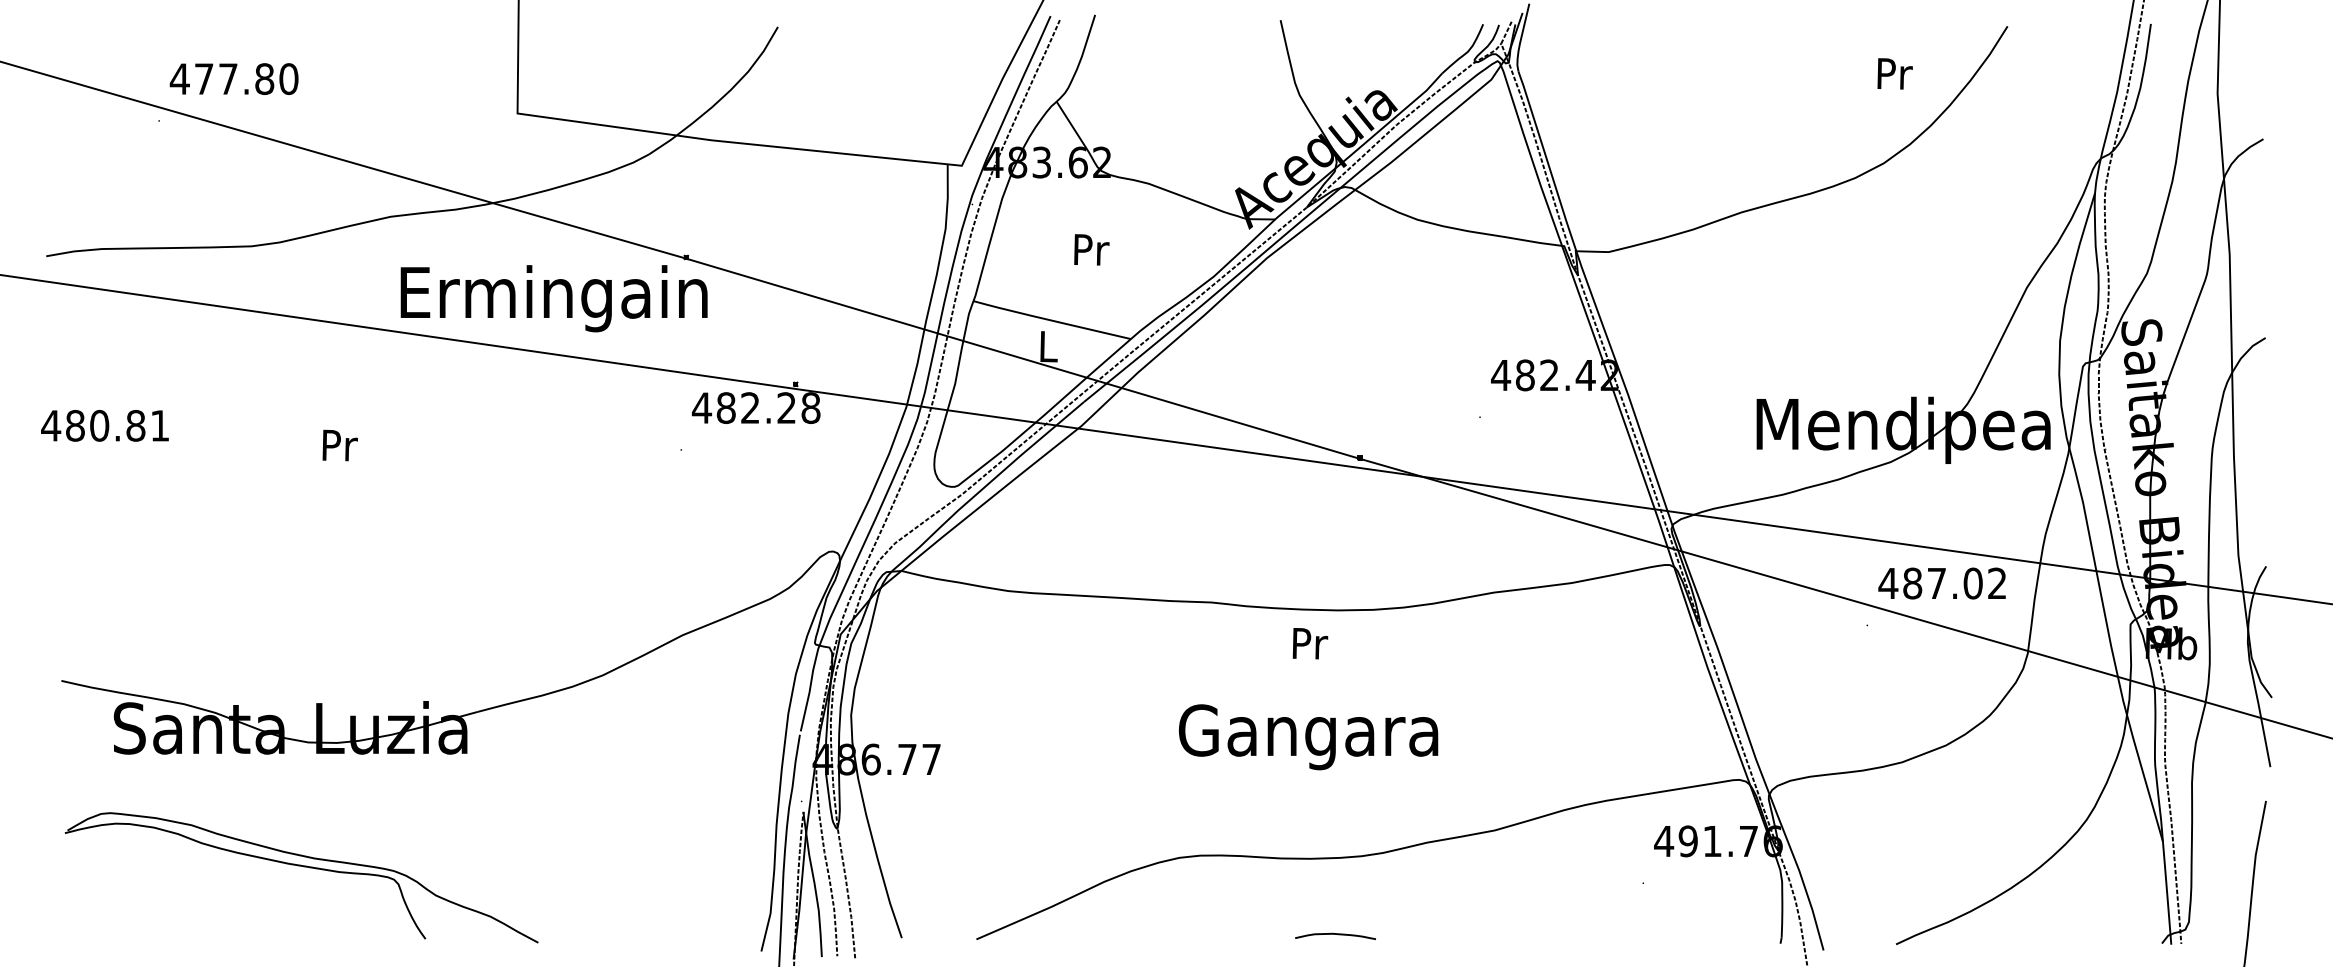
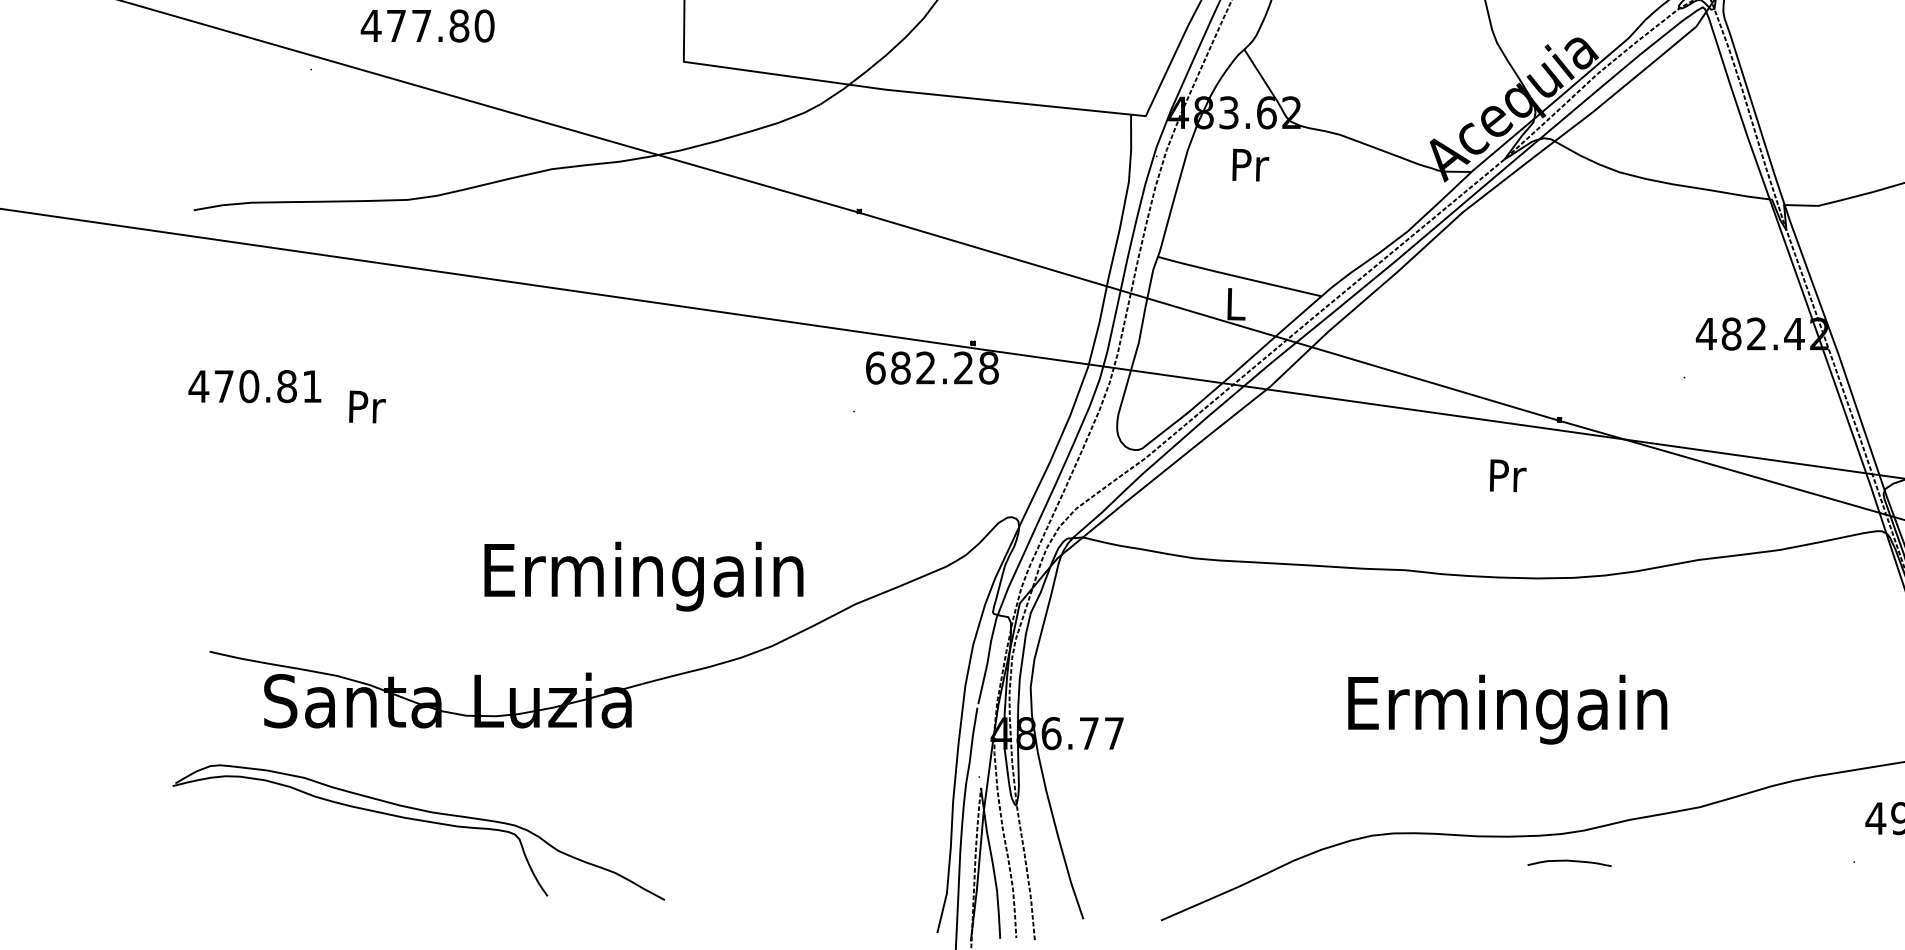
text: (233, 78) -> (426, 25), moved
text: (1091, 249) -> (1250, 164), moved
text: (553, 298) -> (643, 576), moved
text: (701, 408) -> (875, 368), 482.28 -> 682.28
text: (75, 425) -> (224, 386), 480.81 -> 470.81
text: (339, 445) -> (366, 406), moved
text: (1310, 643) -> (1508, 475), moved
text: (1309, 736) -> (1507, 709), Gangara -> Ermingain
part: (303, 867) -> (420, 821), moved
curve: (1335, 934) -> (1569, 861), moved

